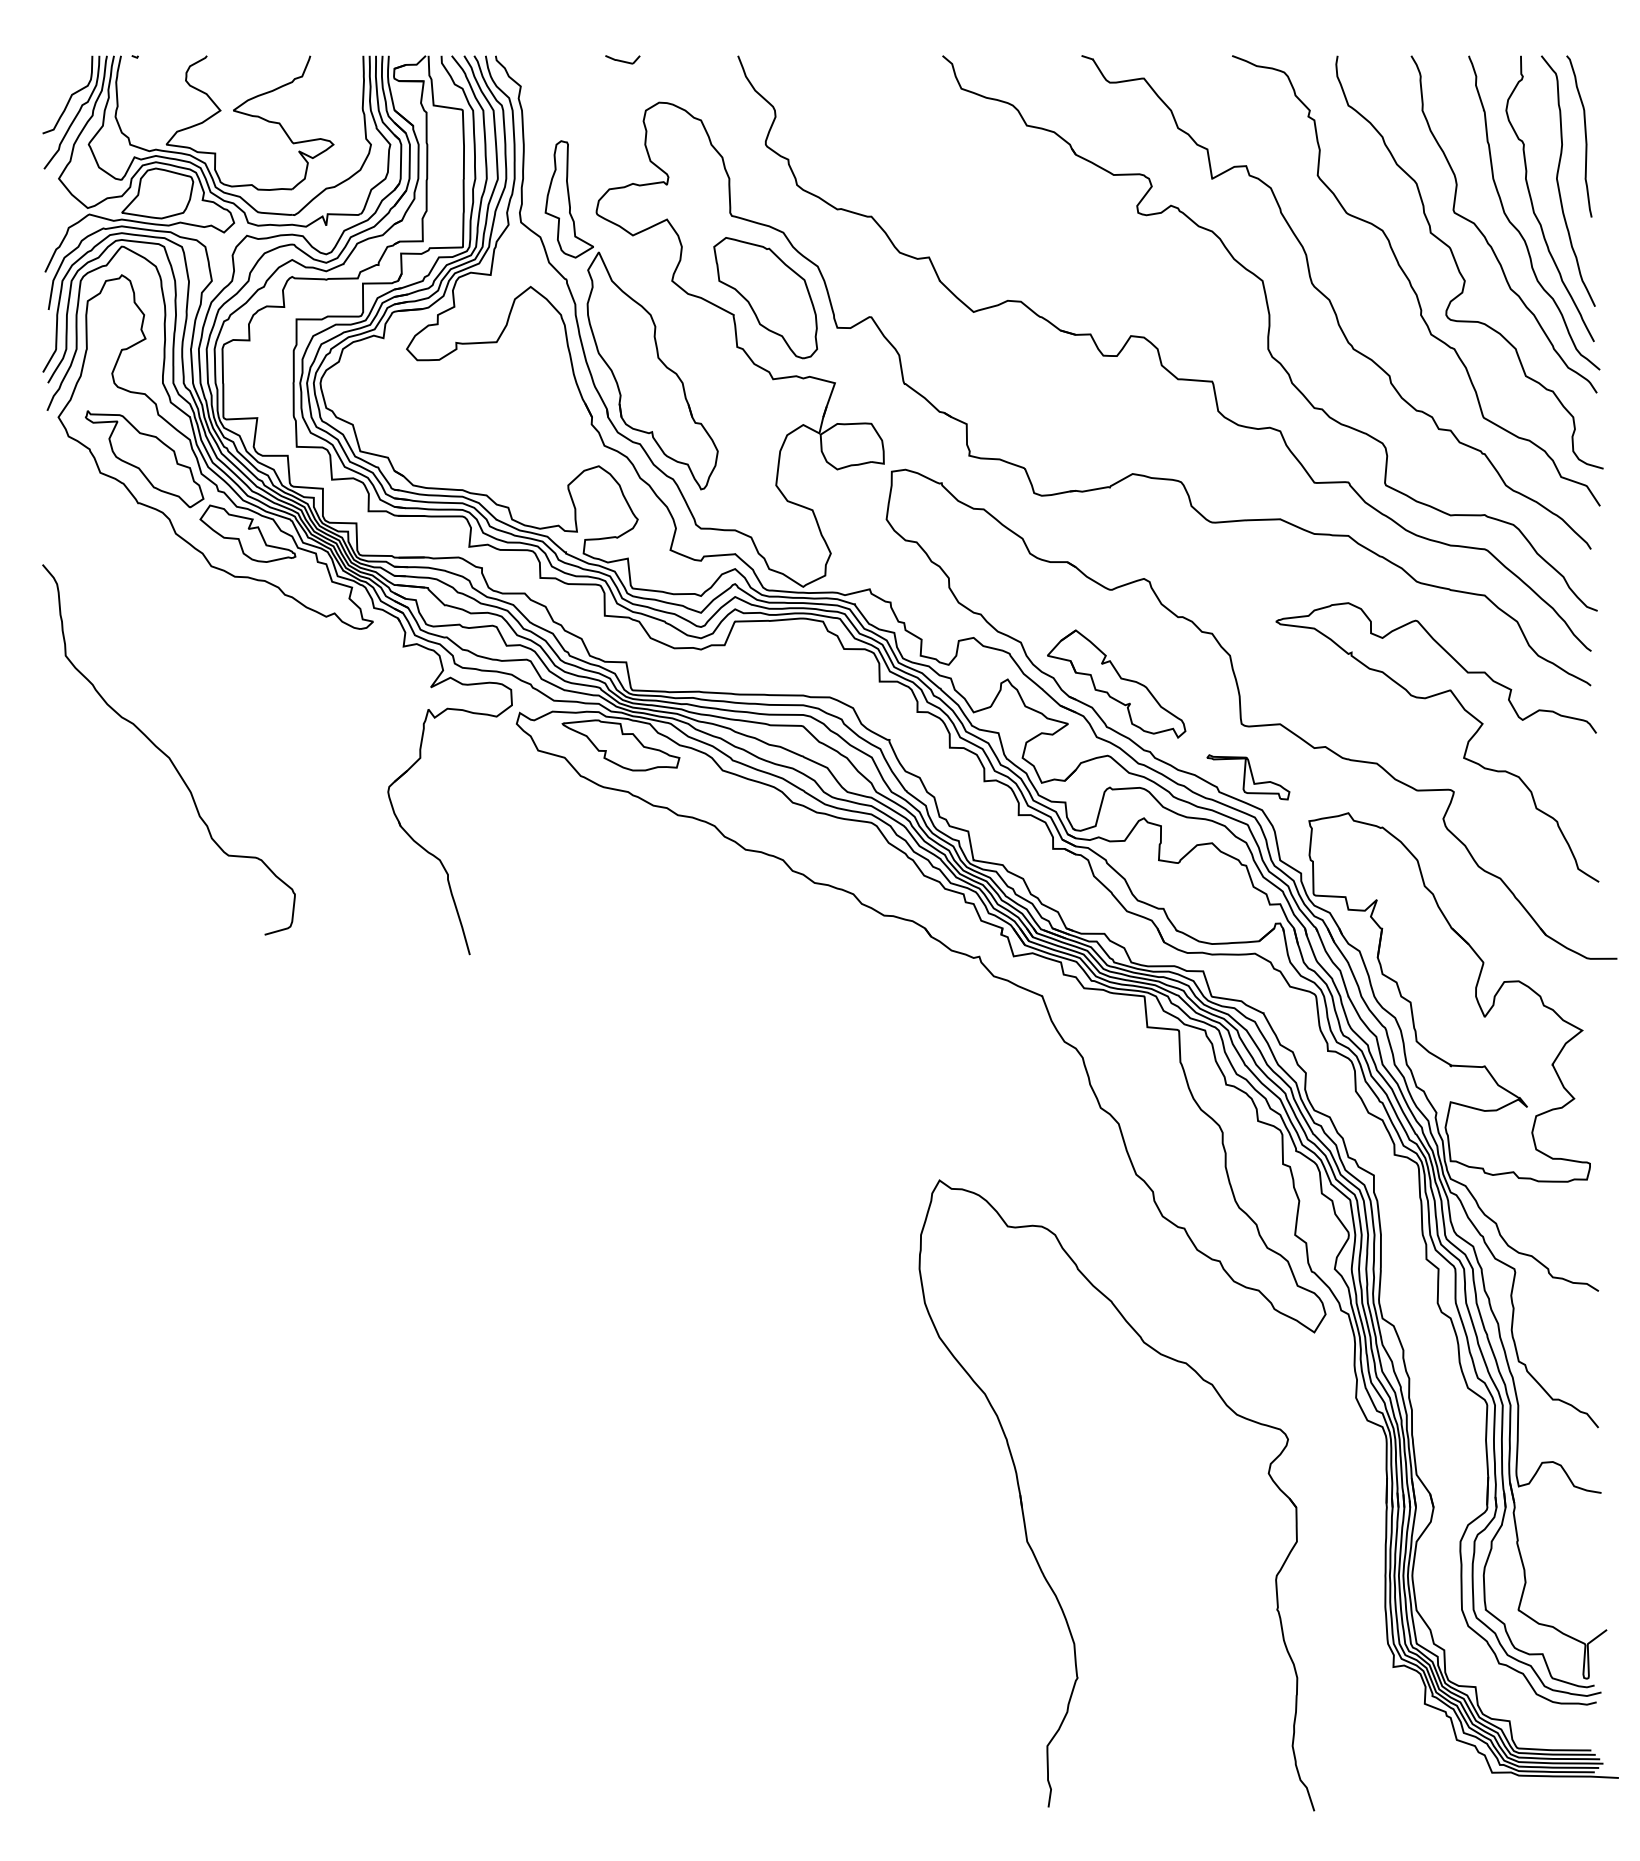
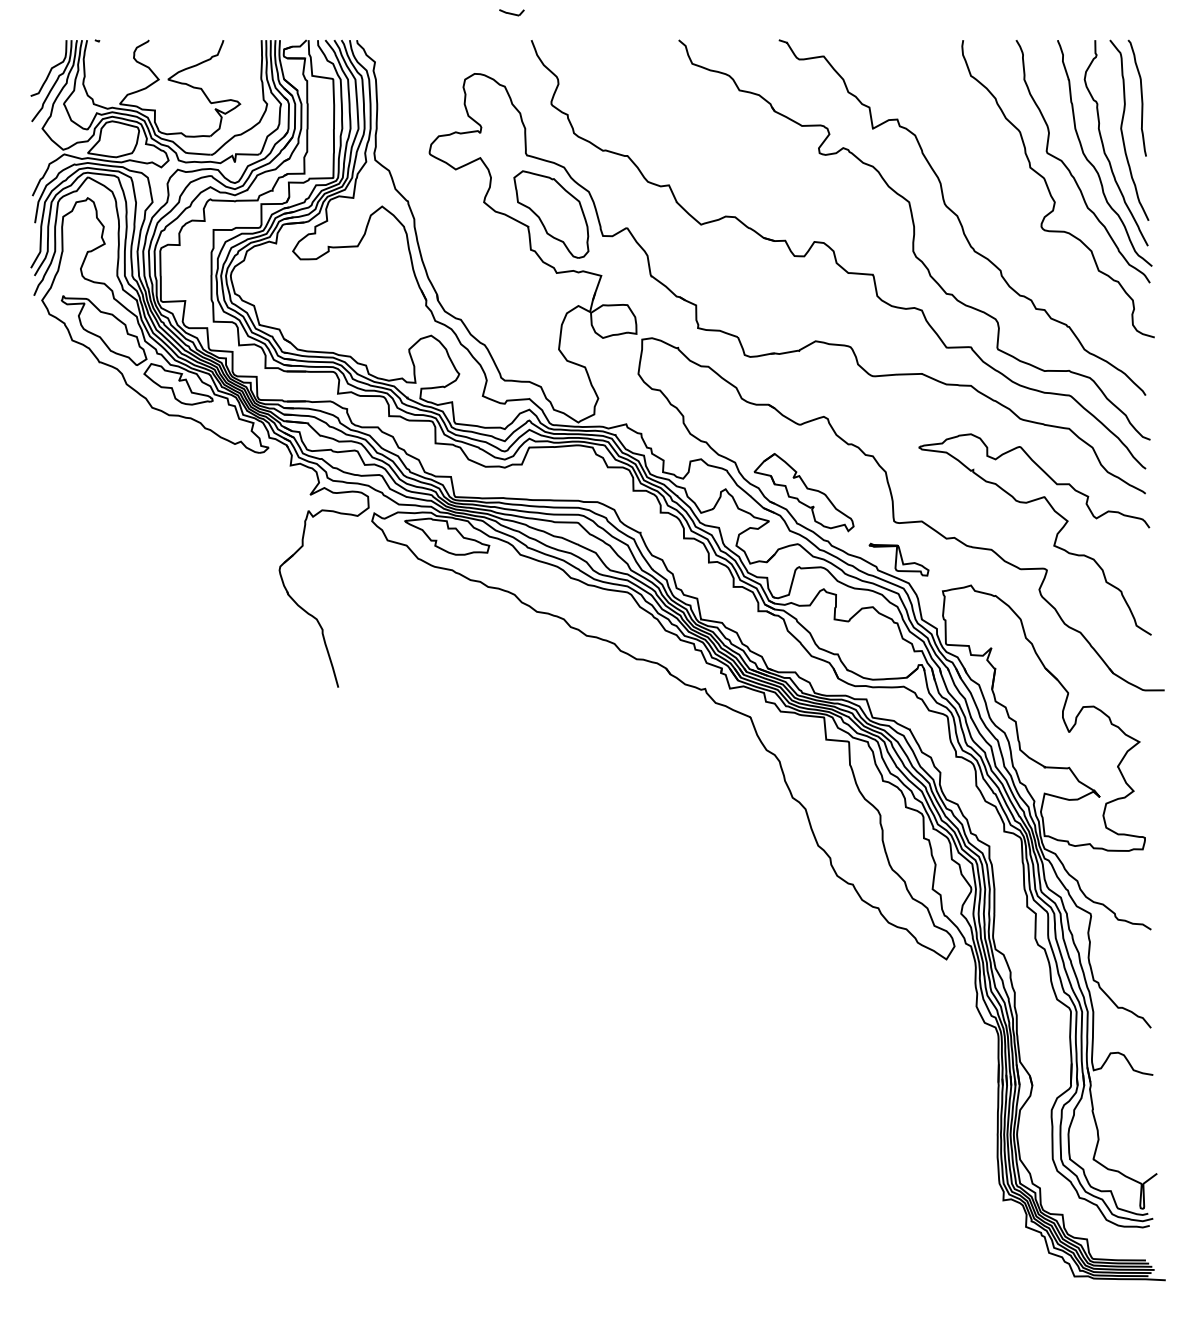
part: (622, 59) -> (511, 12), moved
curve: (1411, 283) -> (1016, 204), removed
part: (631, 315) -> (454, 227), removed
curve: (164, 752) -> (118, 541), removed
part: (1023, 1508) -> (737, 1086), removed

